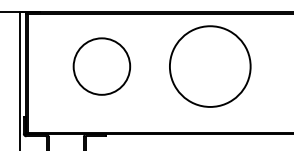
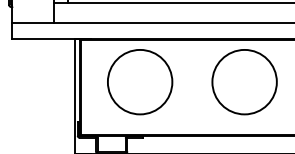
circle: (101, 65) -> (139, 81), size x1.43
circle: (210, 67) -> (244, 82), moved

